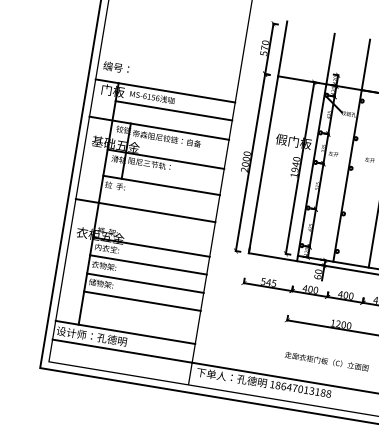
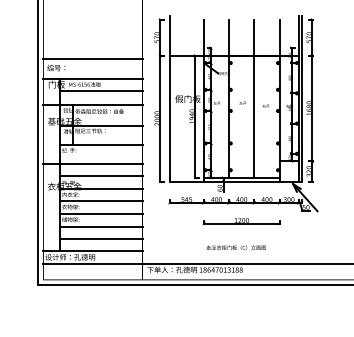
line: (169, 63) -> (92, 59), added
line: (153, 229) -> (100, 176), added
line: (138, 316) -> (100, 238), added

